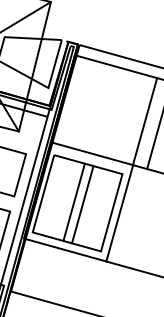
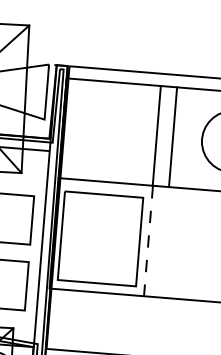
line: (74, 202) -> (96, 238), removed
line: (82, 204) -> (106, 239), removed
line: (119, 213) -> (148, 241), solid -> dashed

